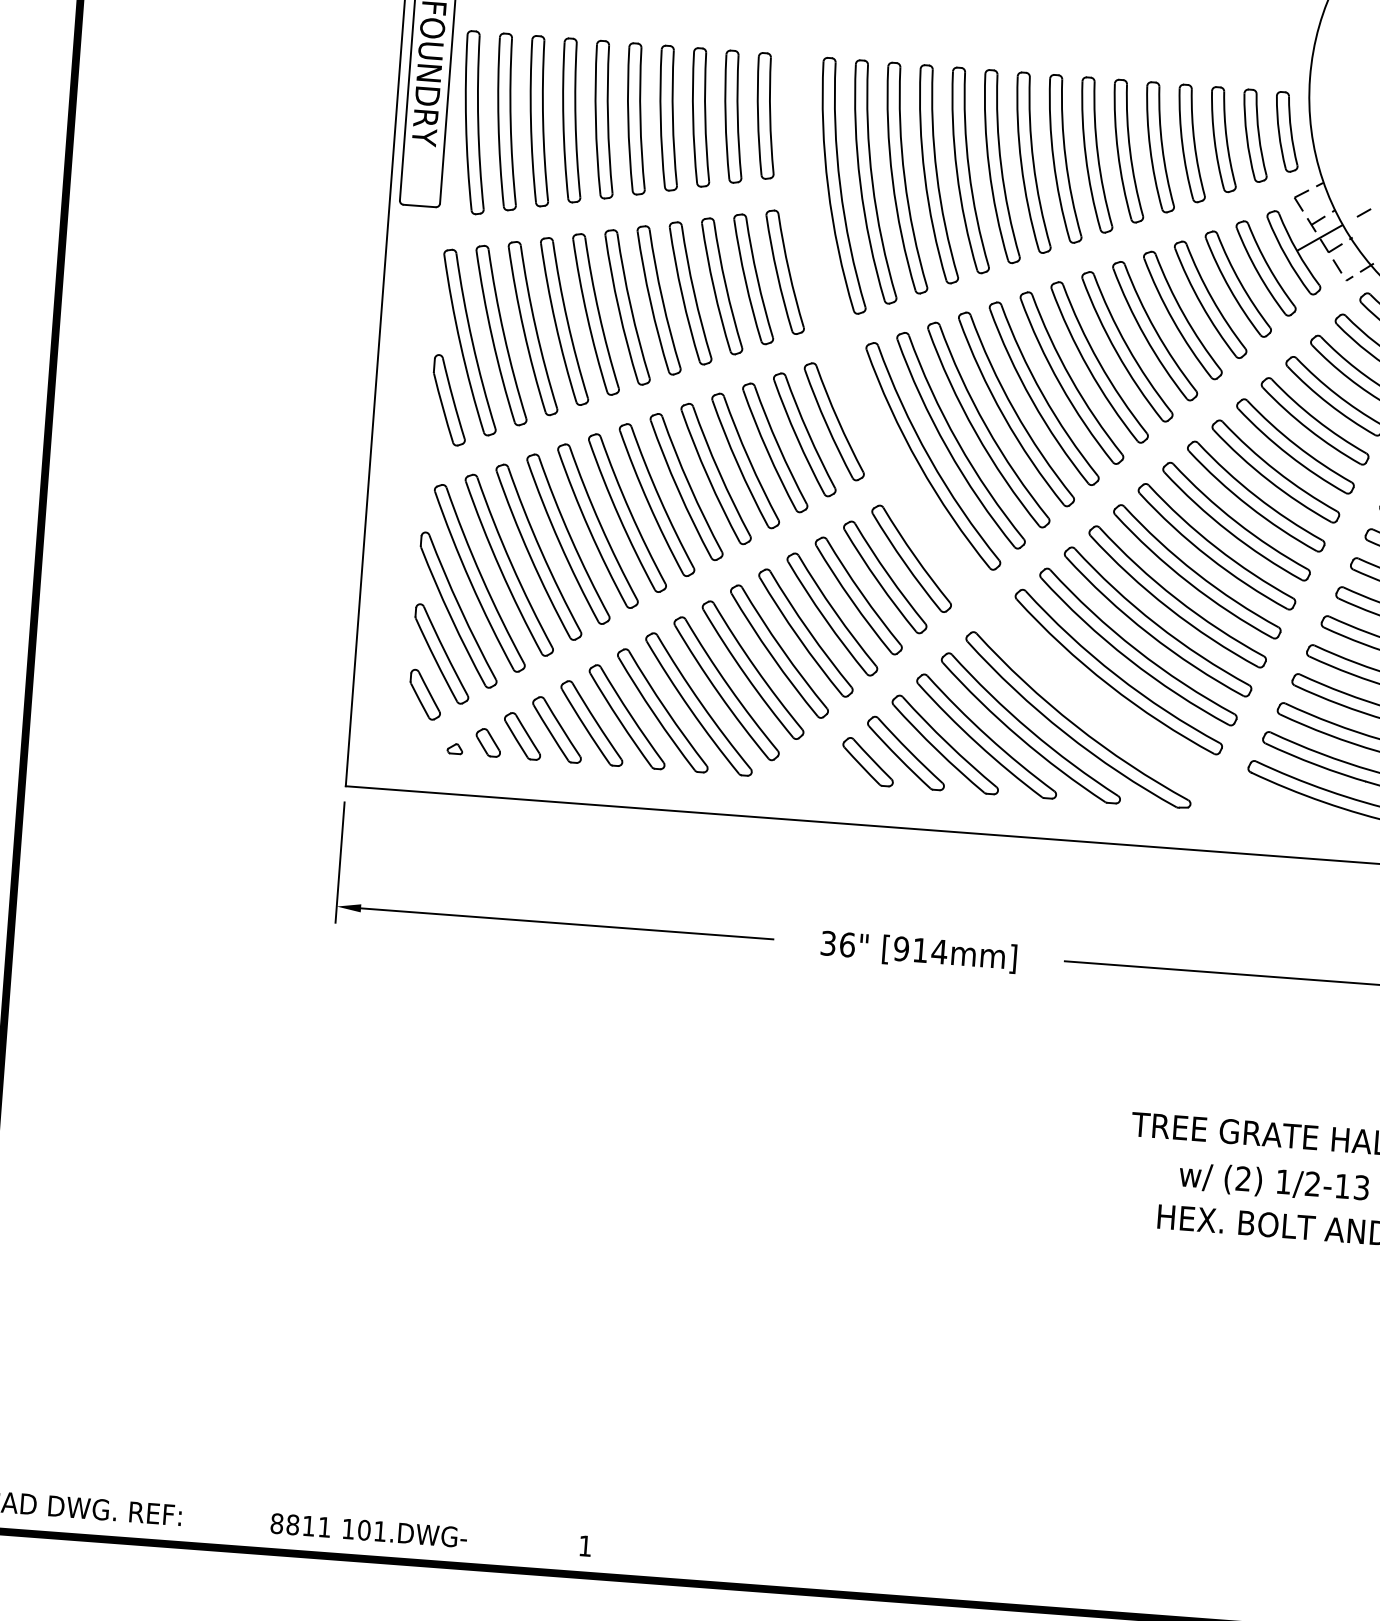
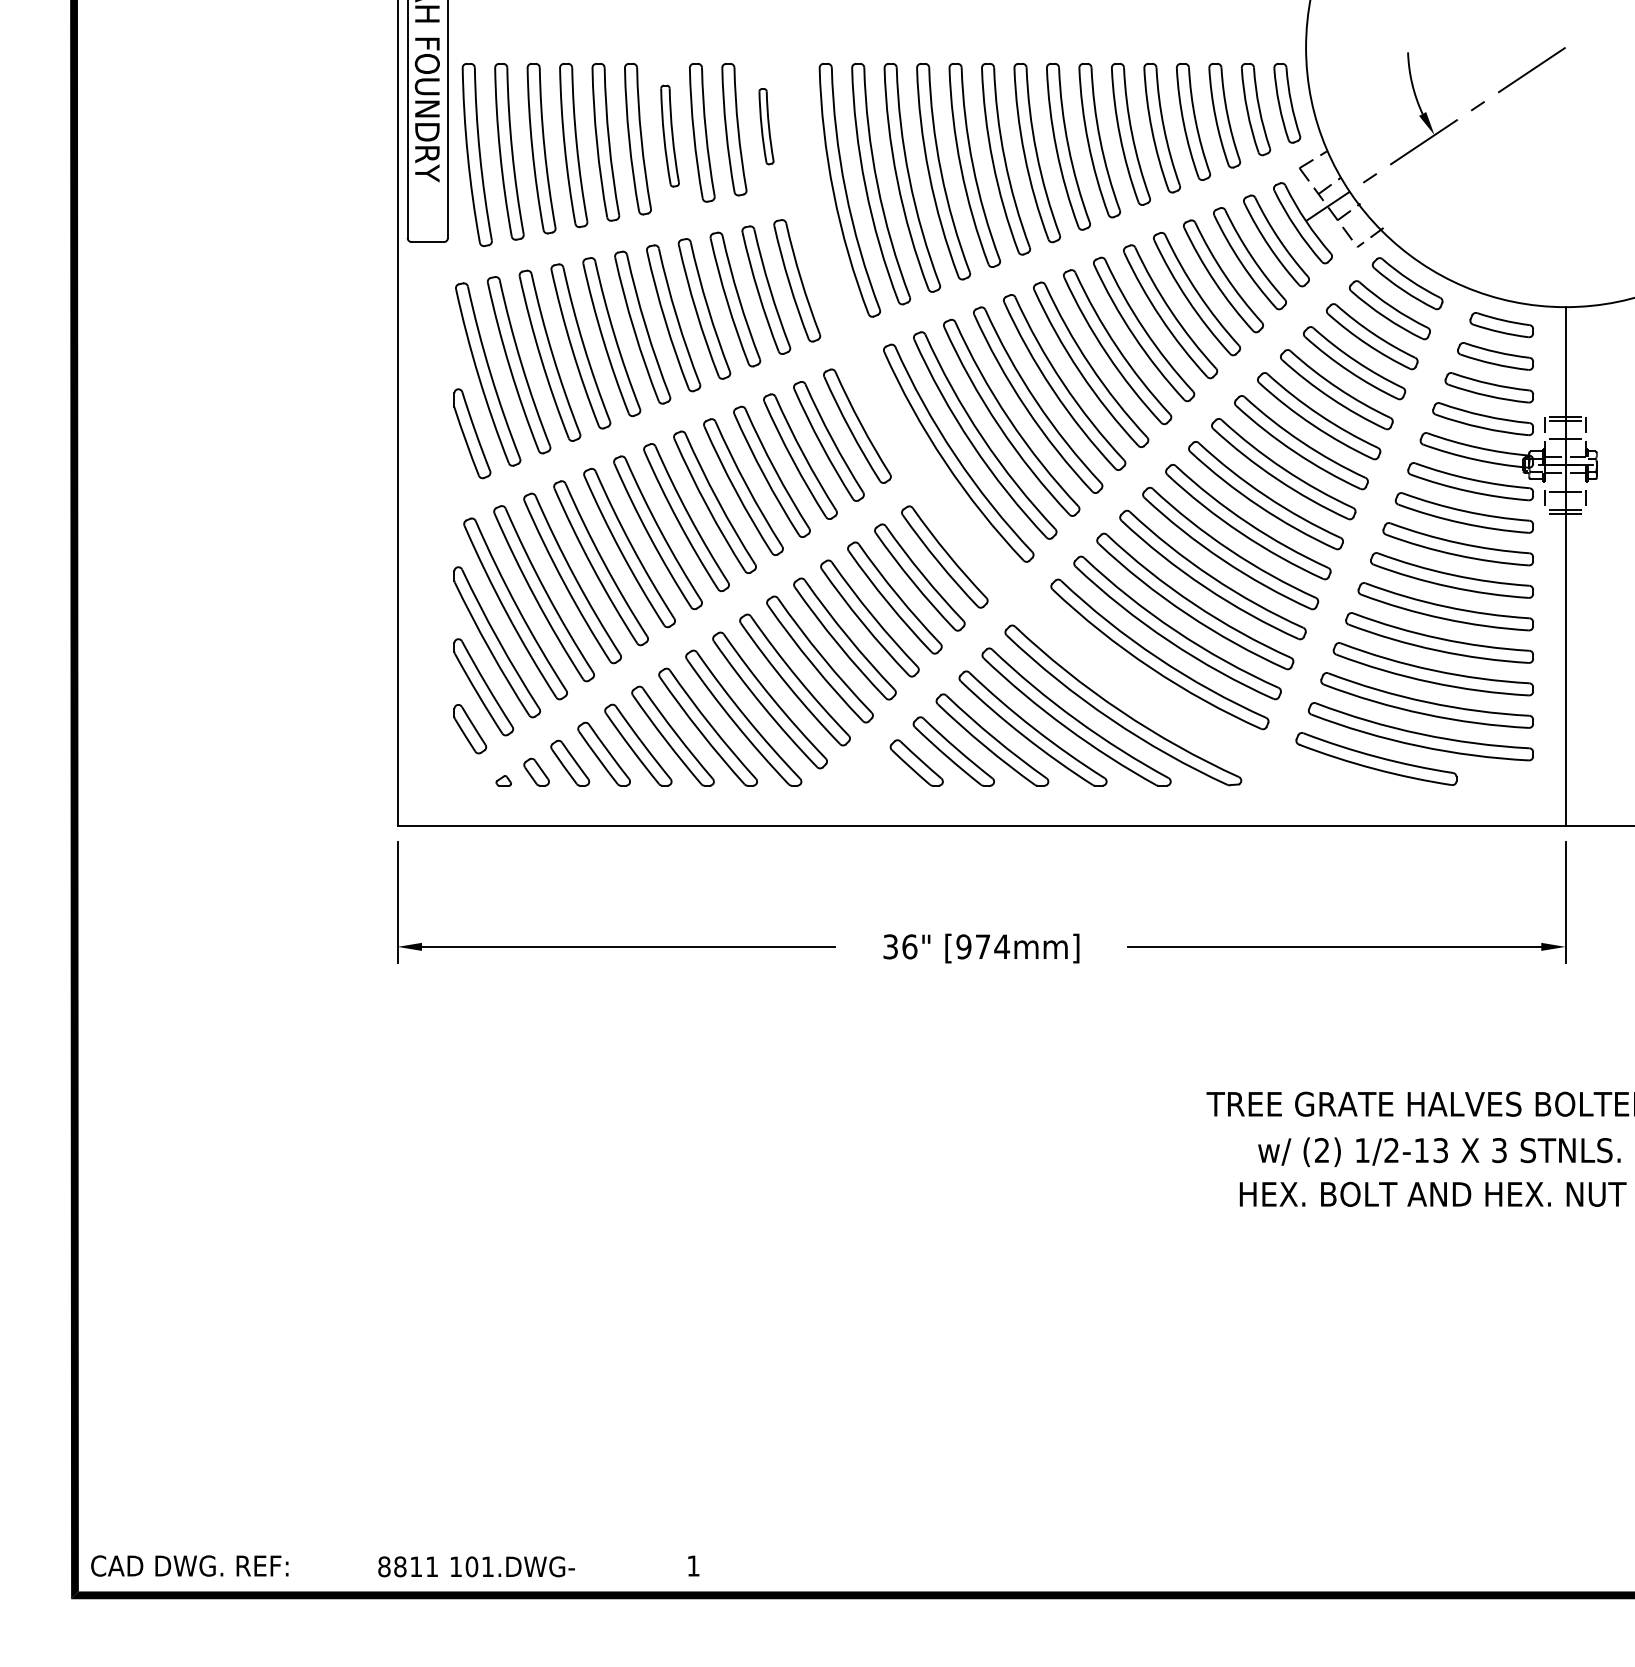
part: (766, 116) -> (766, 126), size x0.6
part: (668, 118) -> (669, 136), size x0.7
text: (921, 950) -> (983, 946), [914mm] -> [974mm]

